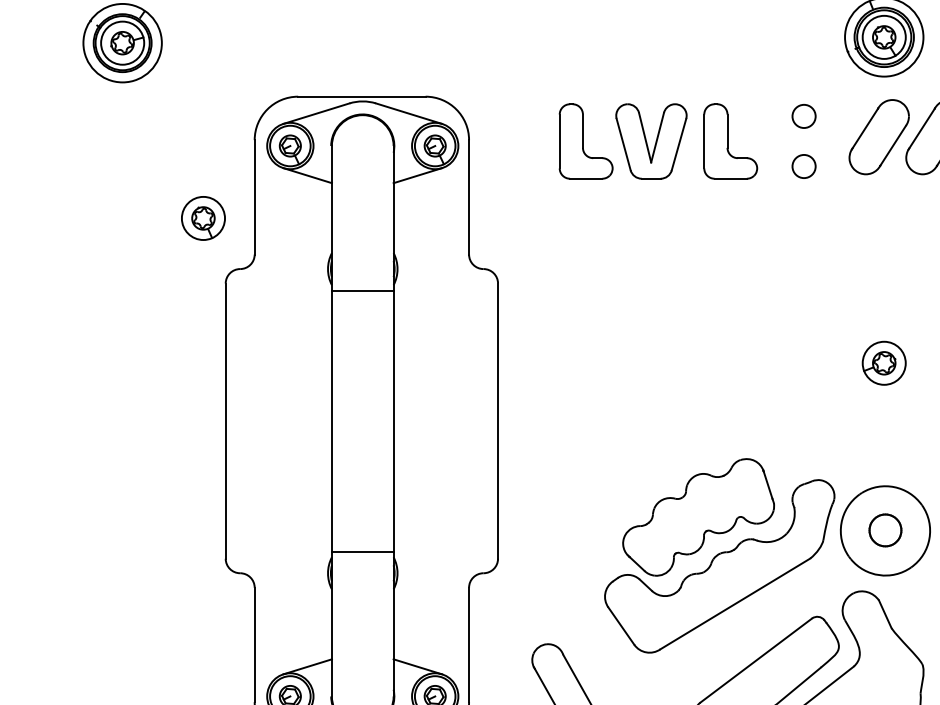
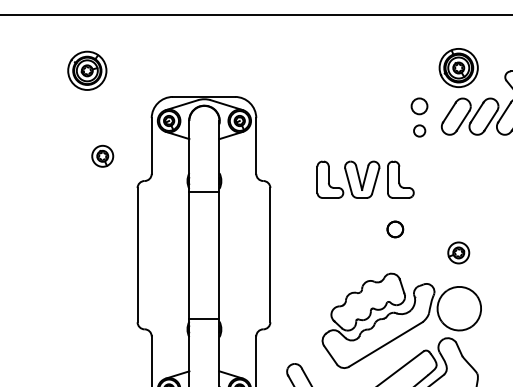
circle: (803, 116) -> (419, 106), size x1.4
part: (658, 140) -> (365, 179), moved
part: (202, 216) -> (102, 155), moved
part: (883, 362) -> (458, 252), moved
part: (885, 530) -> (395, 229), moved

